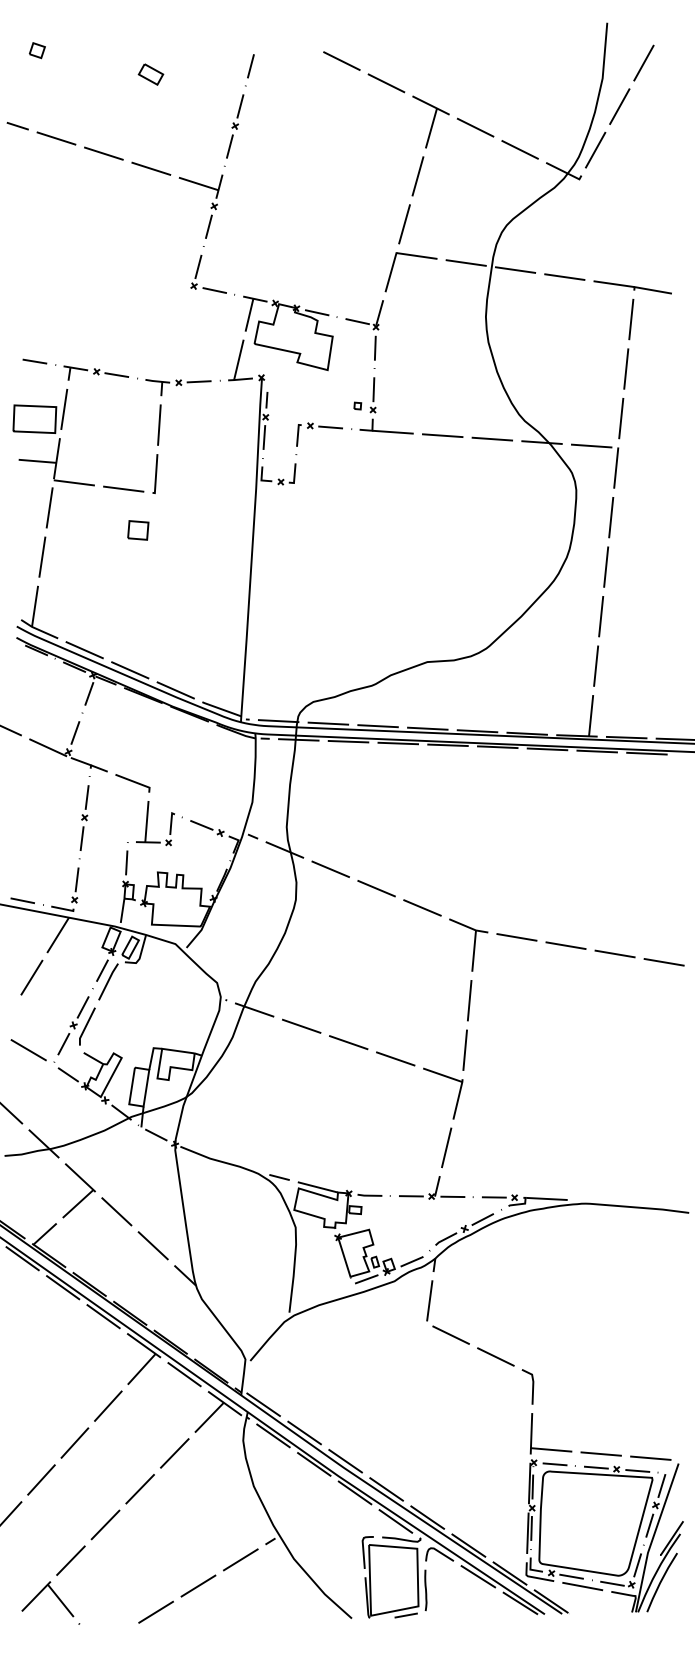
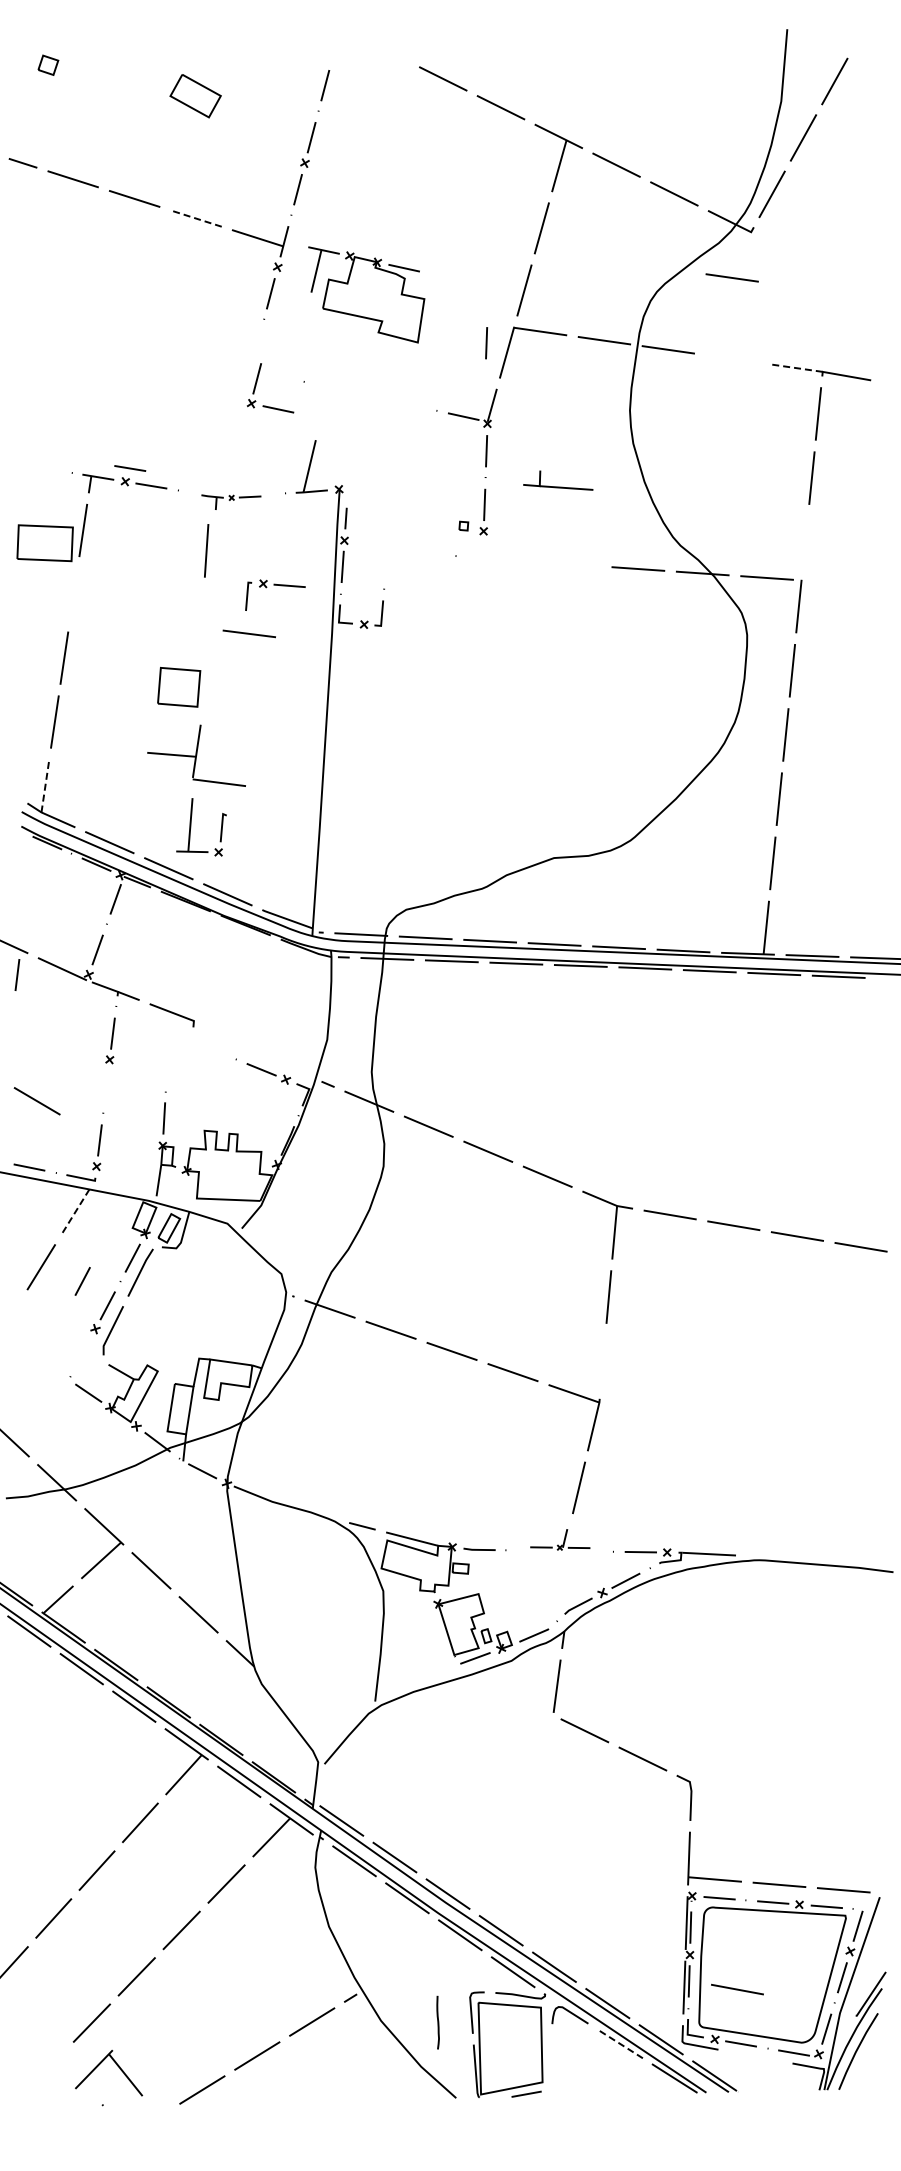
part: (150, 74) -> (195, 96), size x1.6
line: (151, 168) -> (196, 218), solid -> dashed
line: (375, 265) -> (486, 343), added
part: (197, 272) -> (256, 386), moved
line: (564, 276) -> (731, 277), moved
line: (614, 284) -> (796, 368), solid -> dashed
part: (288, 333) -> (366, 294), moved
line: (35, 361) -> (130, 468), moved
part: (178, 387) -> (231, 502), size x0.7
line: (620, 417) -> (804, 541), removed
part: (386, 426) -> (558, 480), moved
part: (319, 427) -> (275, 585), moved
line: (442, 435) -> (573, 564), removed
part: (56, 461) -> (196, 755), moved
line: (155, 473) -> (201, 613), removed
line: (123, 488) -> (248, 633), moved
part: (138, 530) -> (179, 687), size x1.6
line: (35, 606) -> (45, 785), solid -> dashed
part: (147, 823) -> (191, 827), moved
line: (82, 838) -> (17, 974), moved
line: (58, 935) -> (75, 1212), solid -> dashed
line: (63, 1044) -> (82, 1281), moved
line: (28, 1050) -> (36, 1101), moved
line: (464, 1050) -> (602, 1361), removed
part: (432, 1187) -> (560, 1539), size x0.7
line: (478, 1576) -> (620, 2043), solid -> dashed
line: (582, 1586) -> (737, 1989), moved
line: (425, 1590) -> (437, 2022), moved
part: (53, 1593) -> (116, 2065), moved

